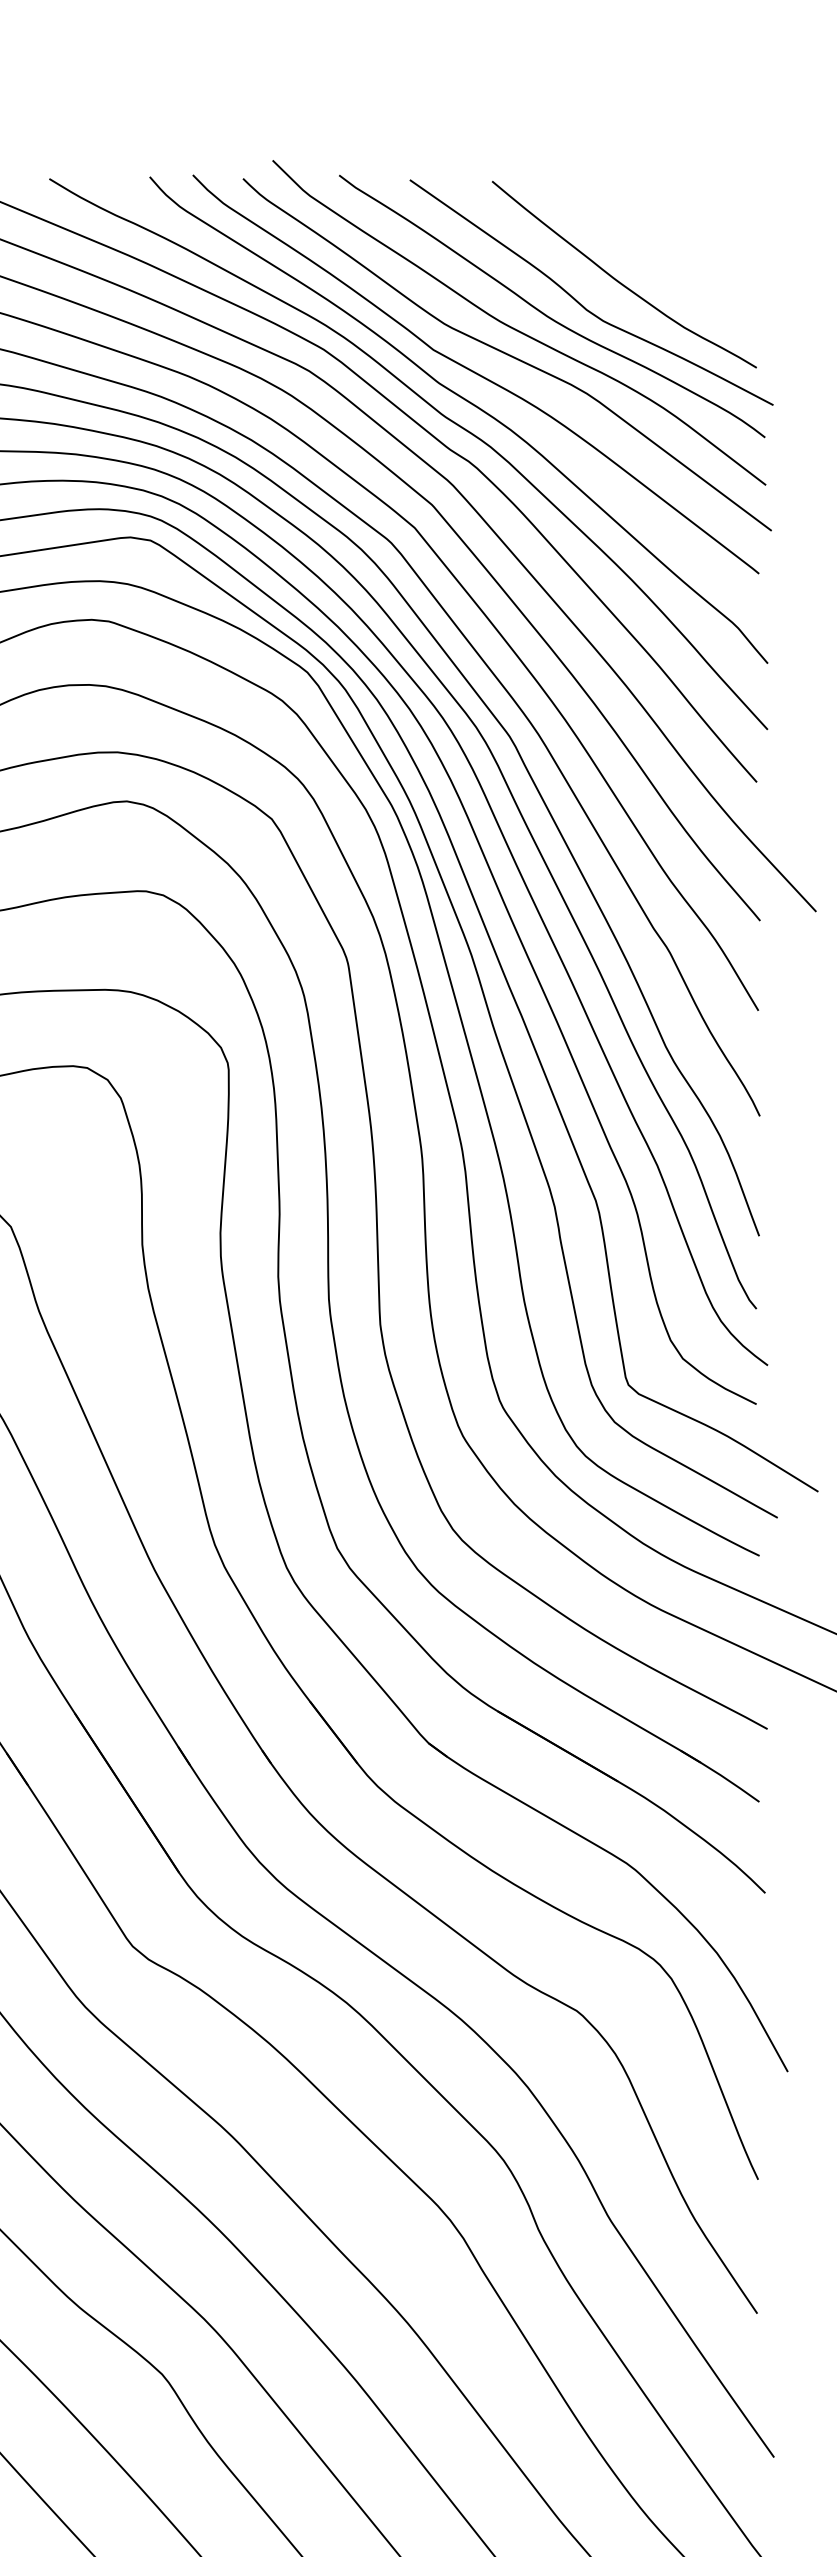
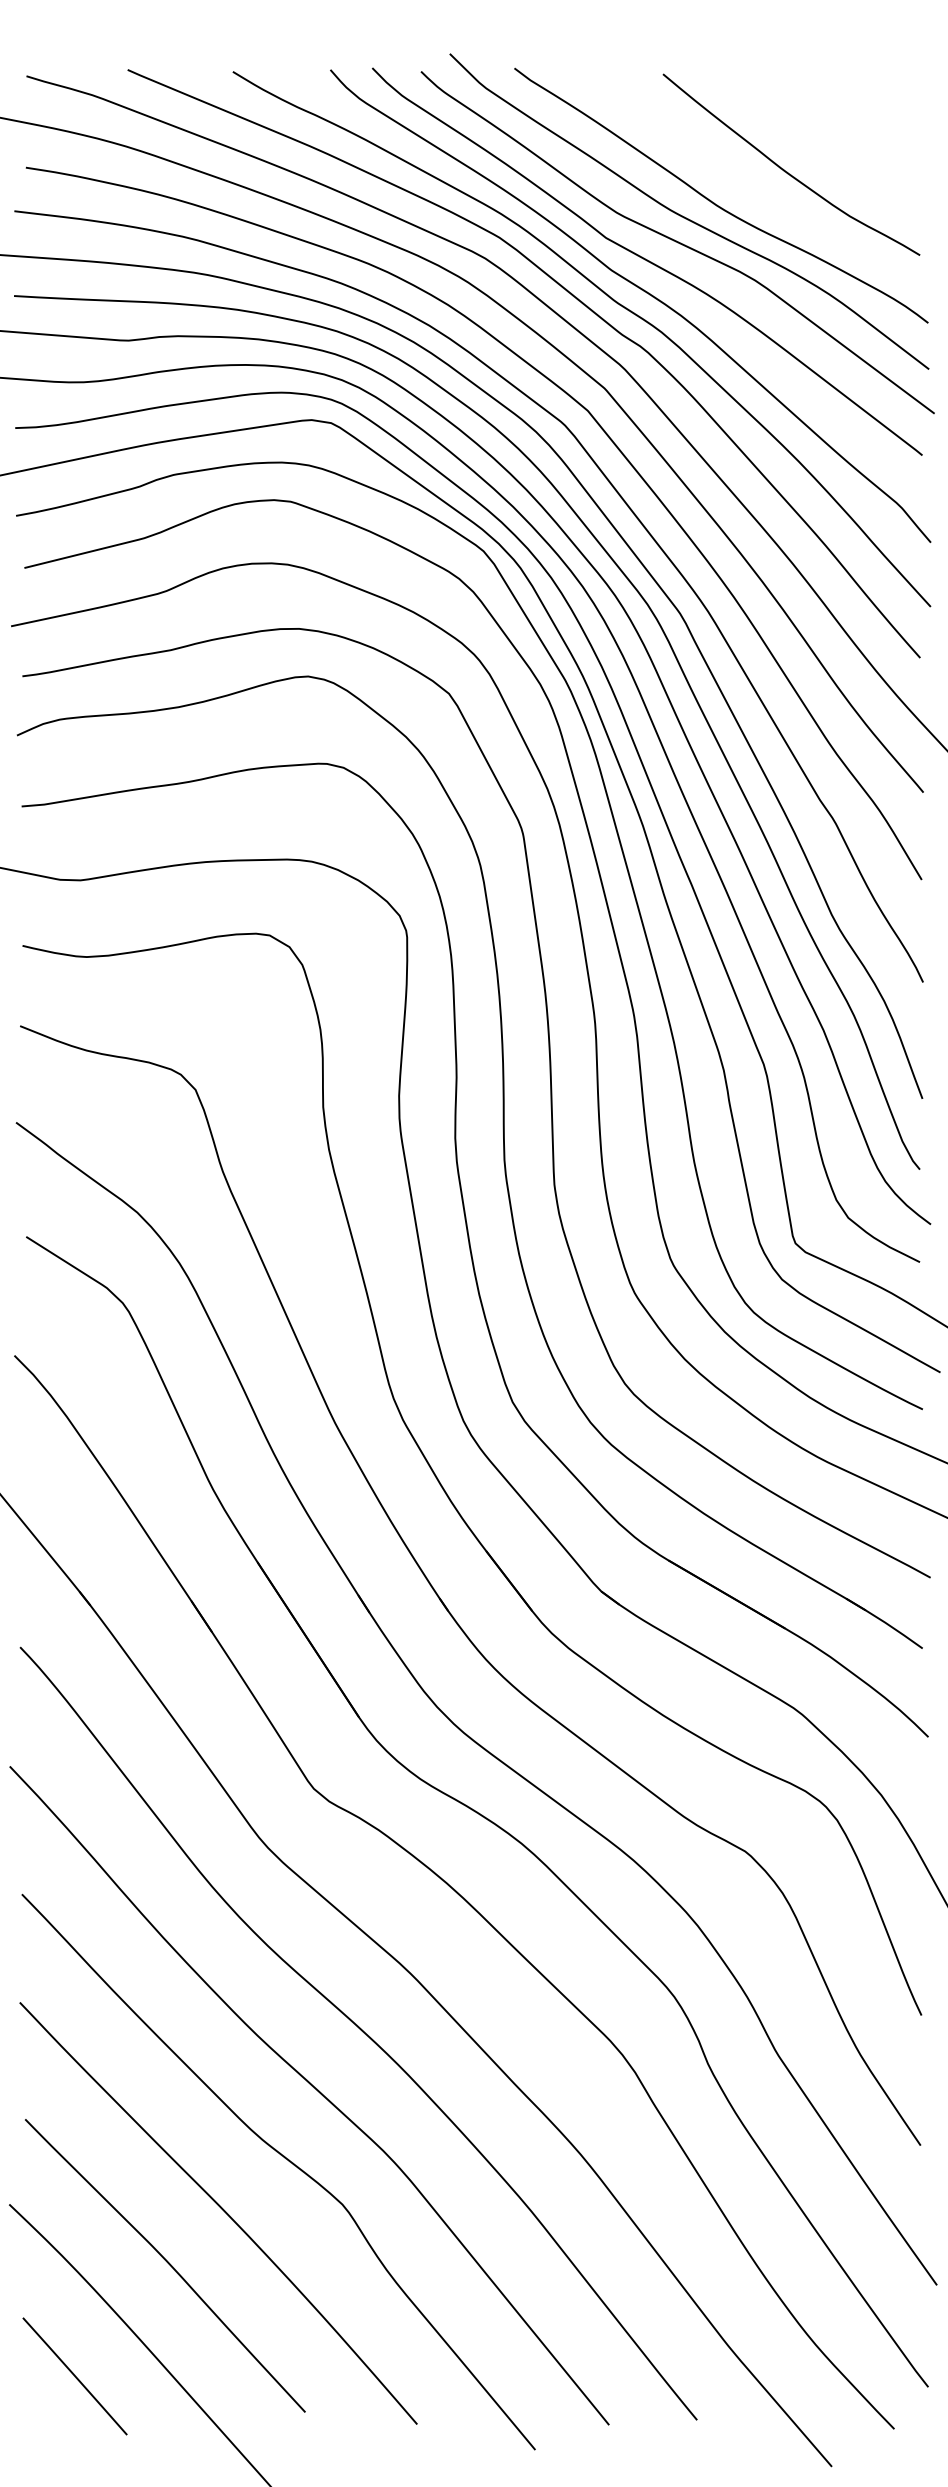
curve: (582, 304) -> (750, 193), removed

